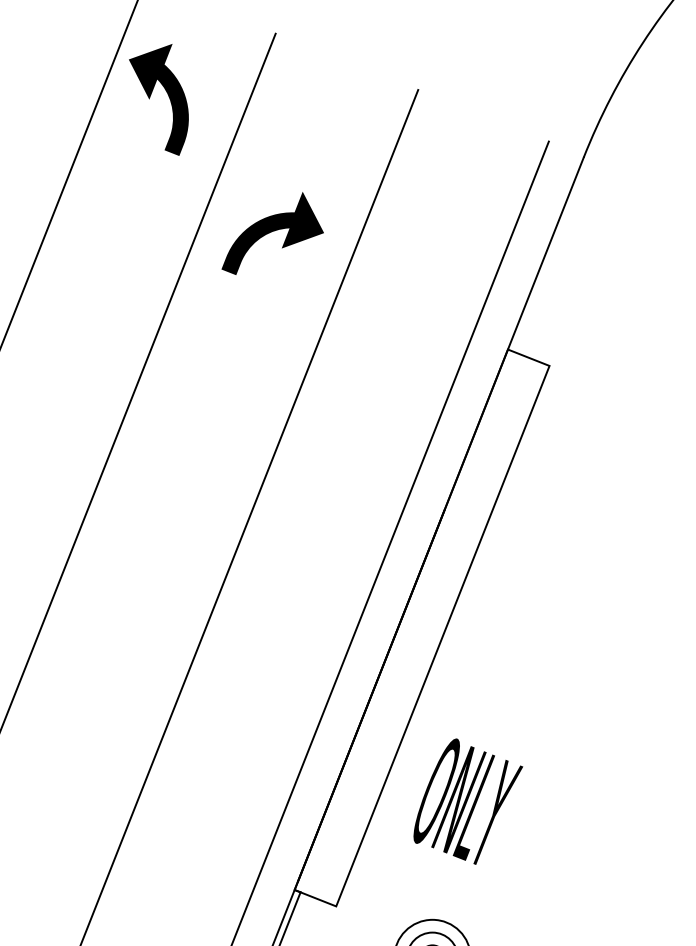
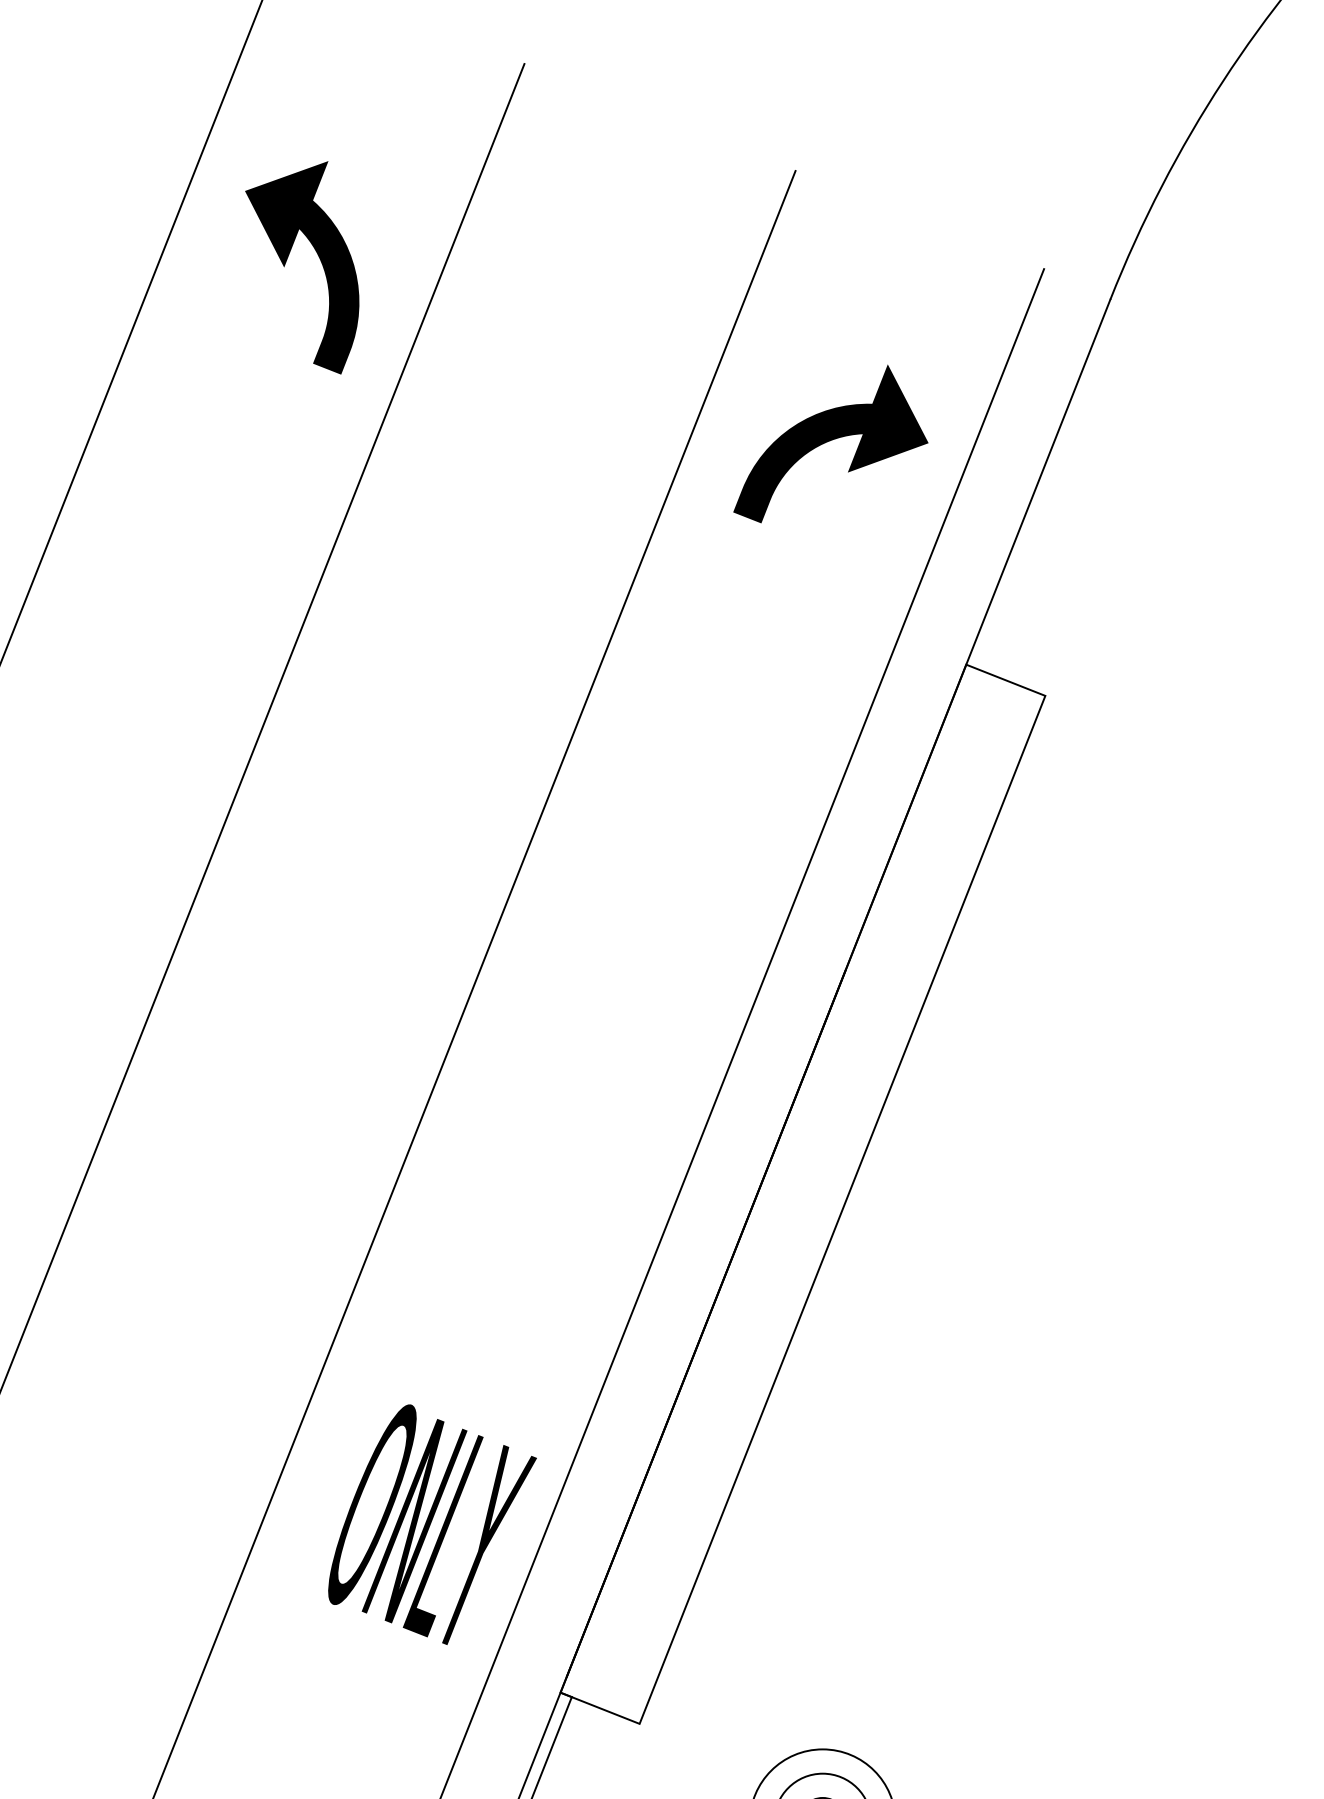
part: (150, 97) -> (286, 263), moved
part: (272, 233) -> (830, 443), moved
text: (468, 801) -> (432, 1524), moved

